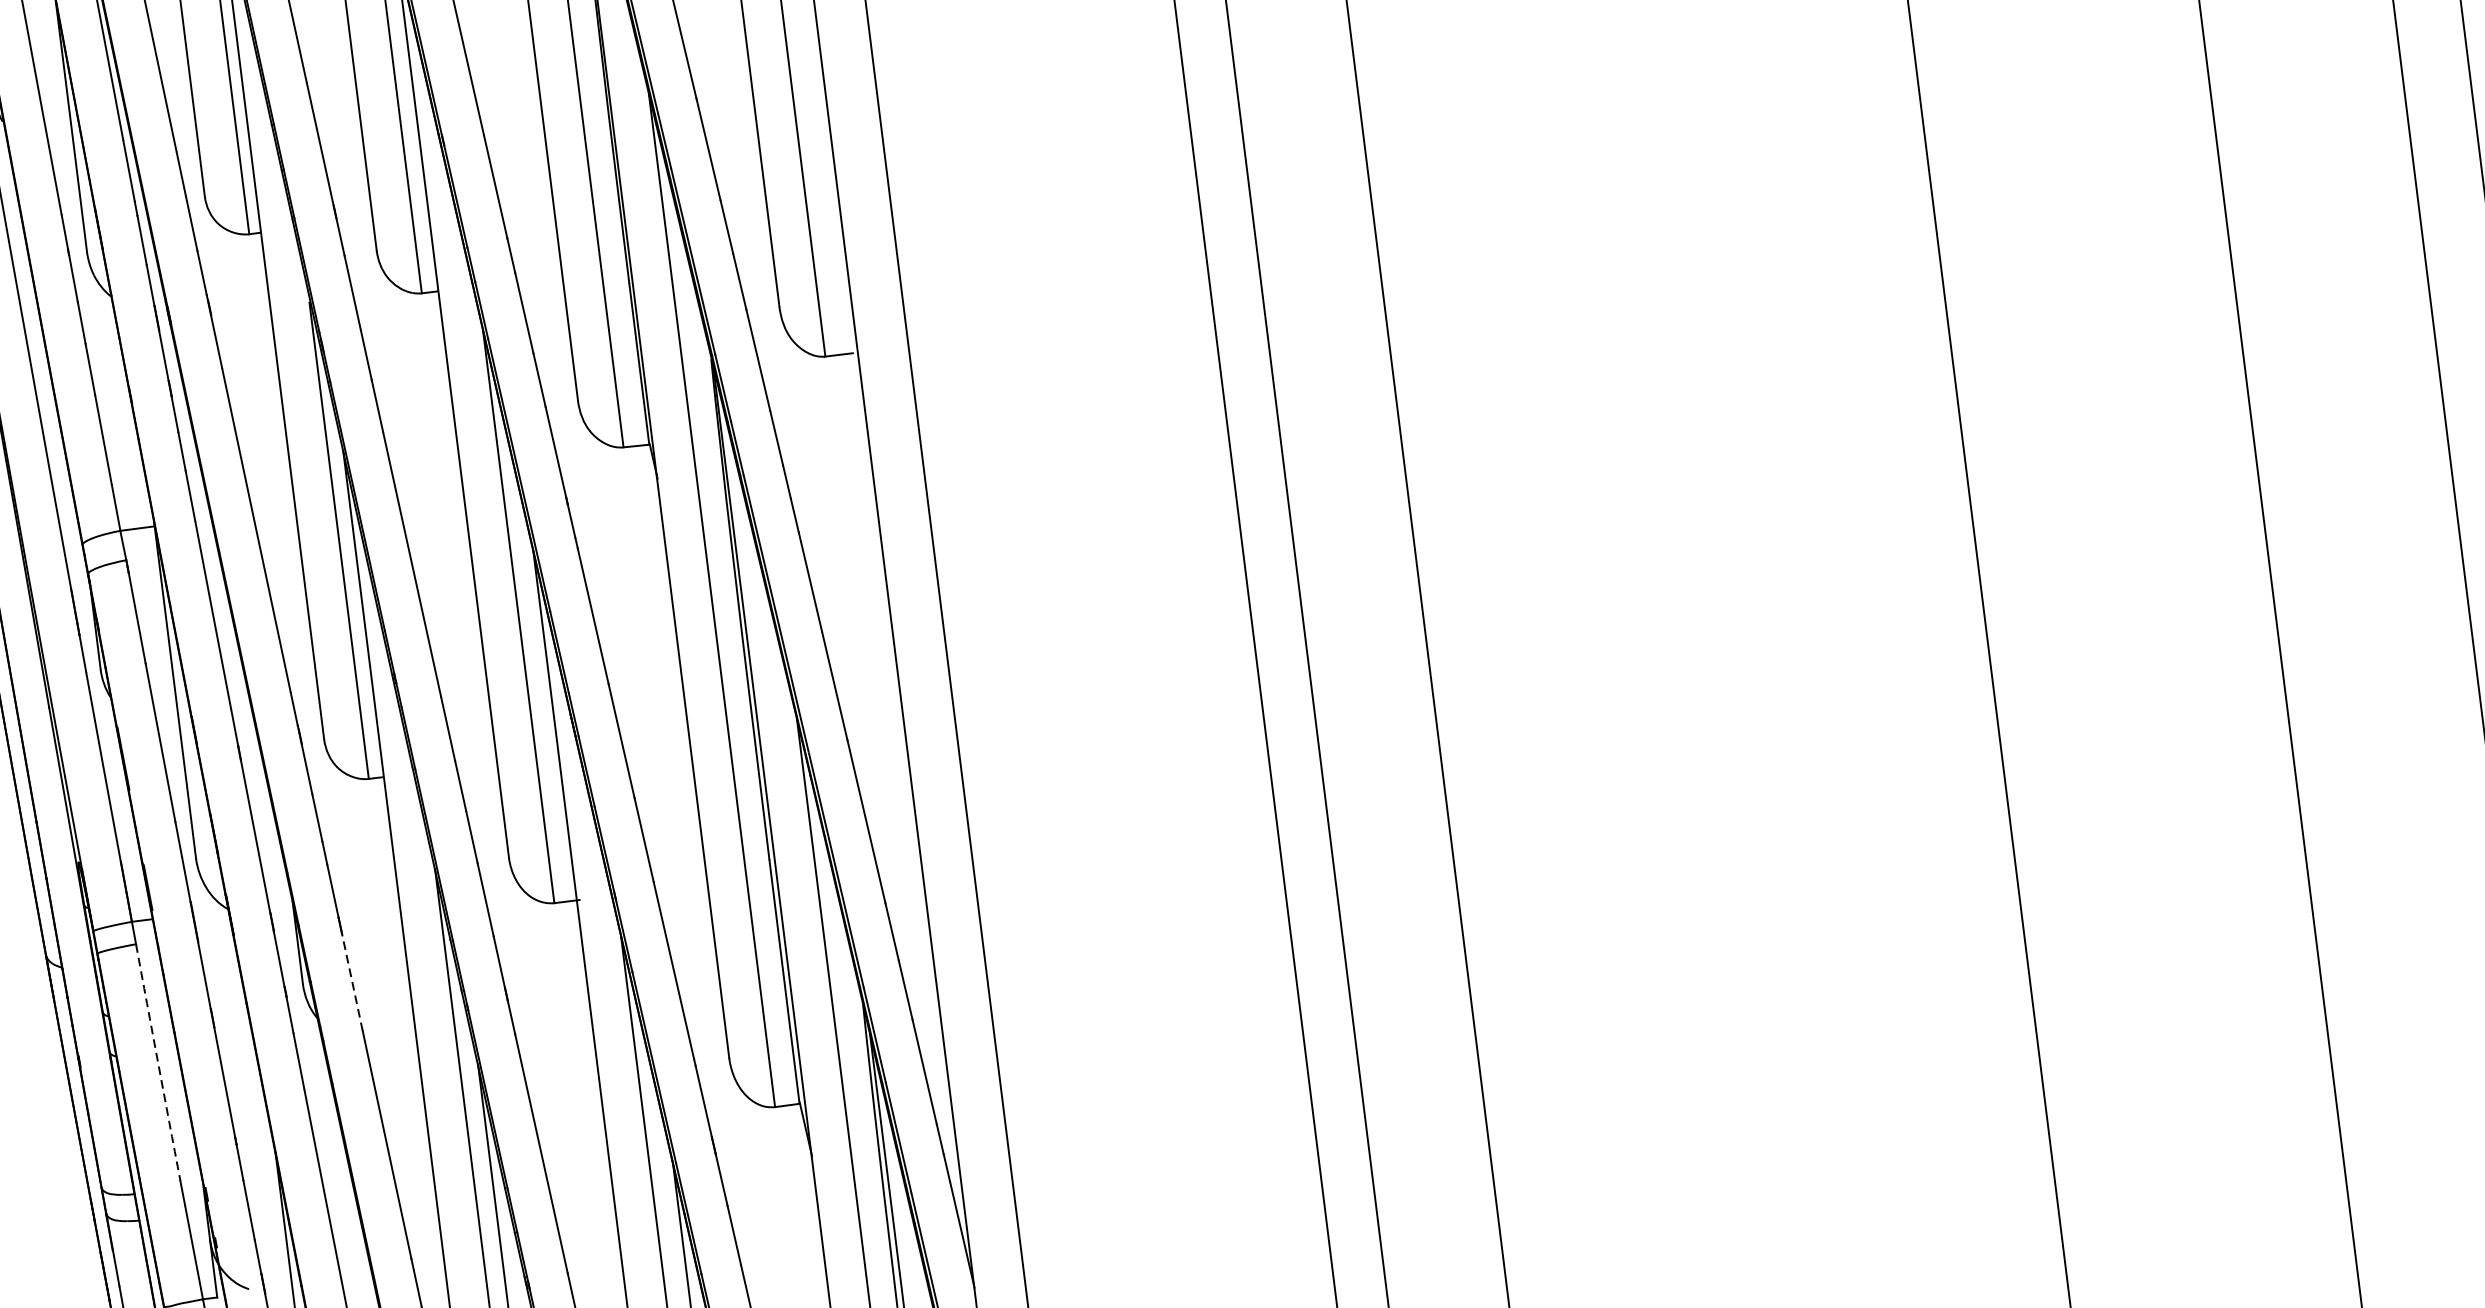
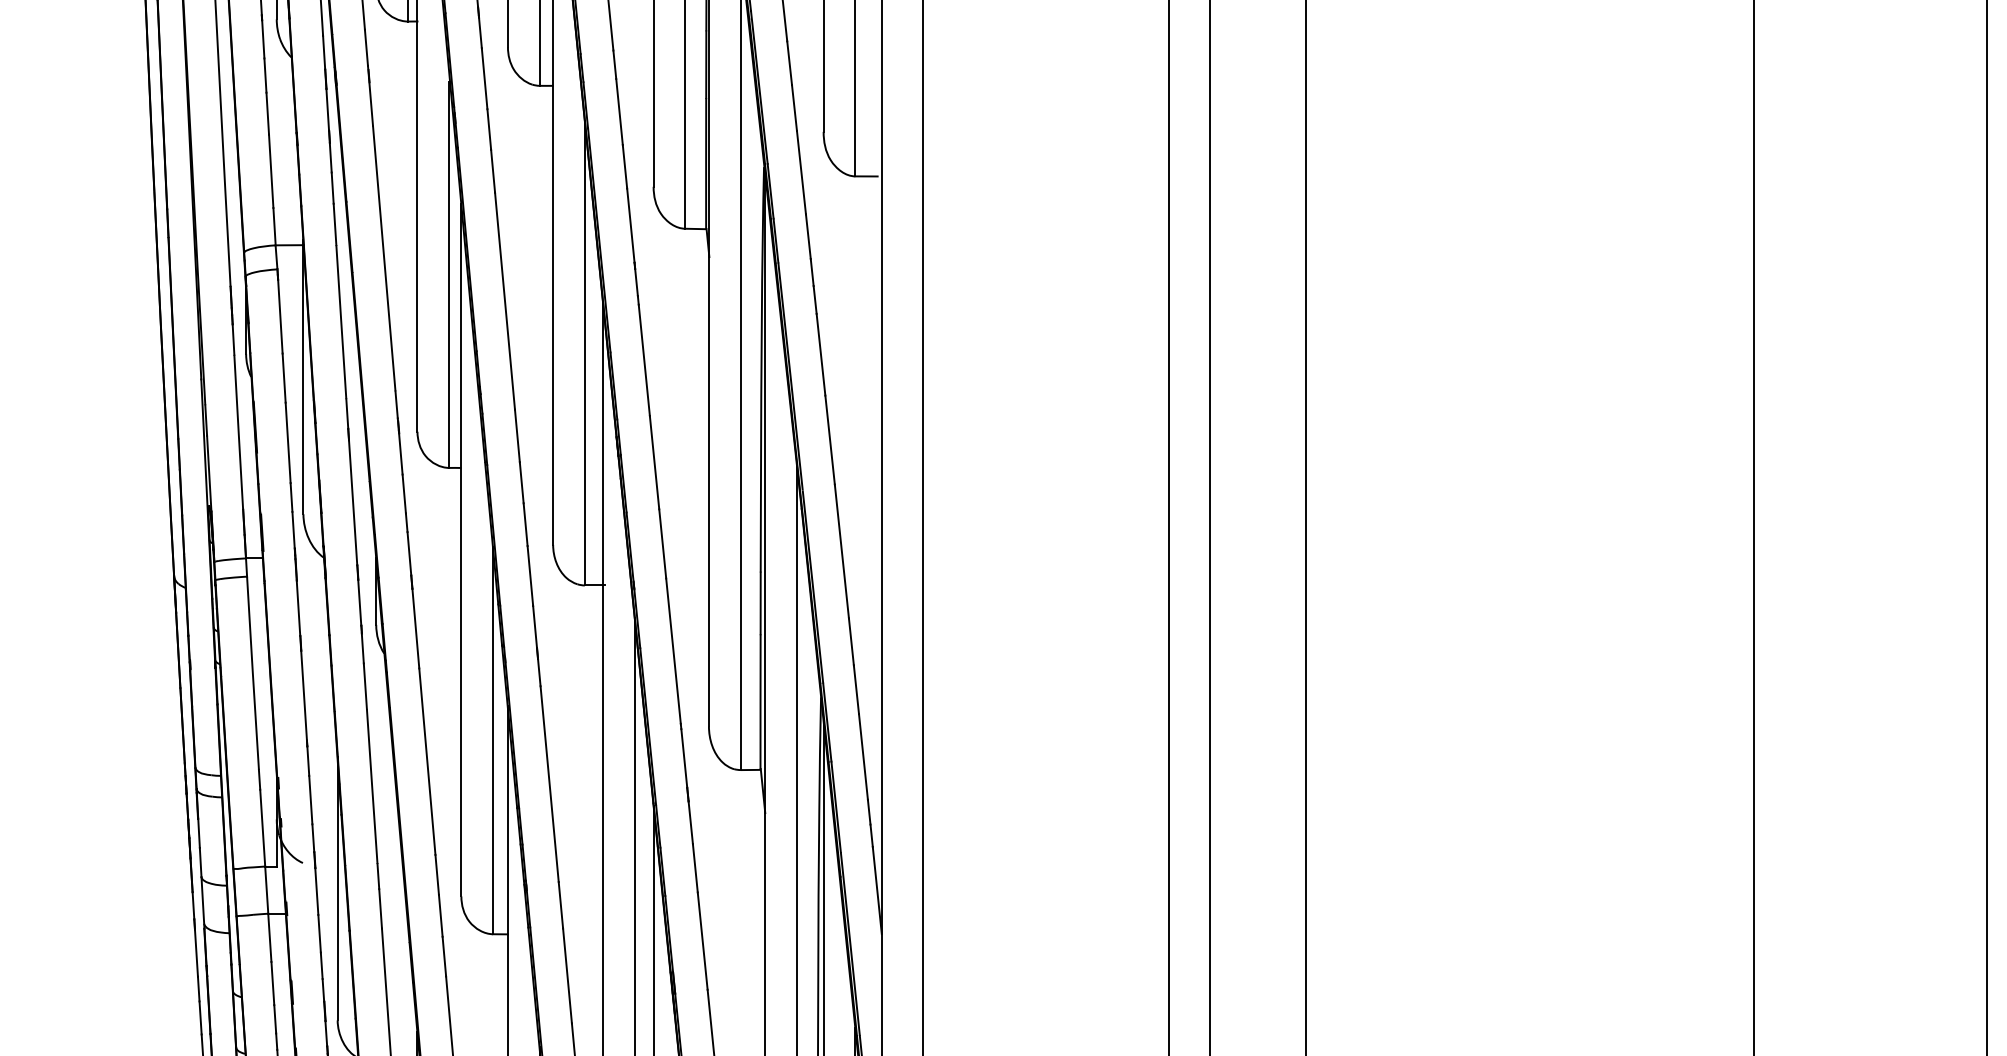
line: (351, 982) -> (415, 628), dashed -> solid
arc: (157, 1062) -> (252, 673), dashed -> solid

